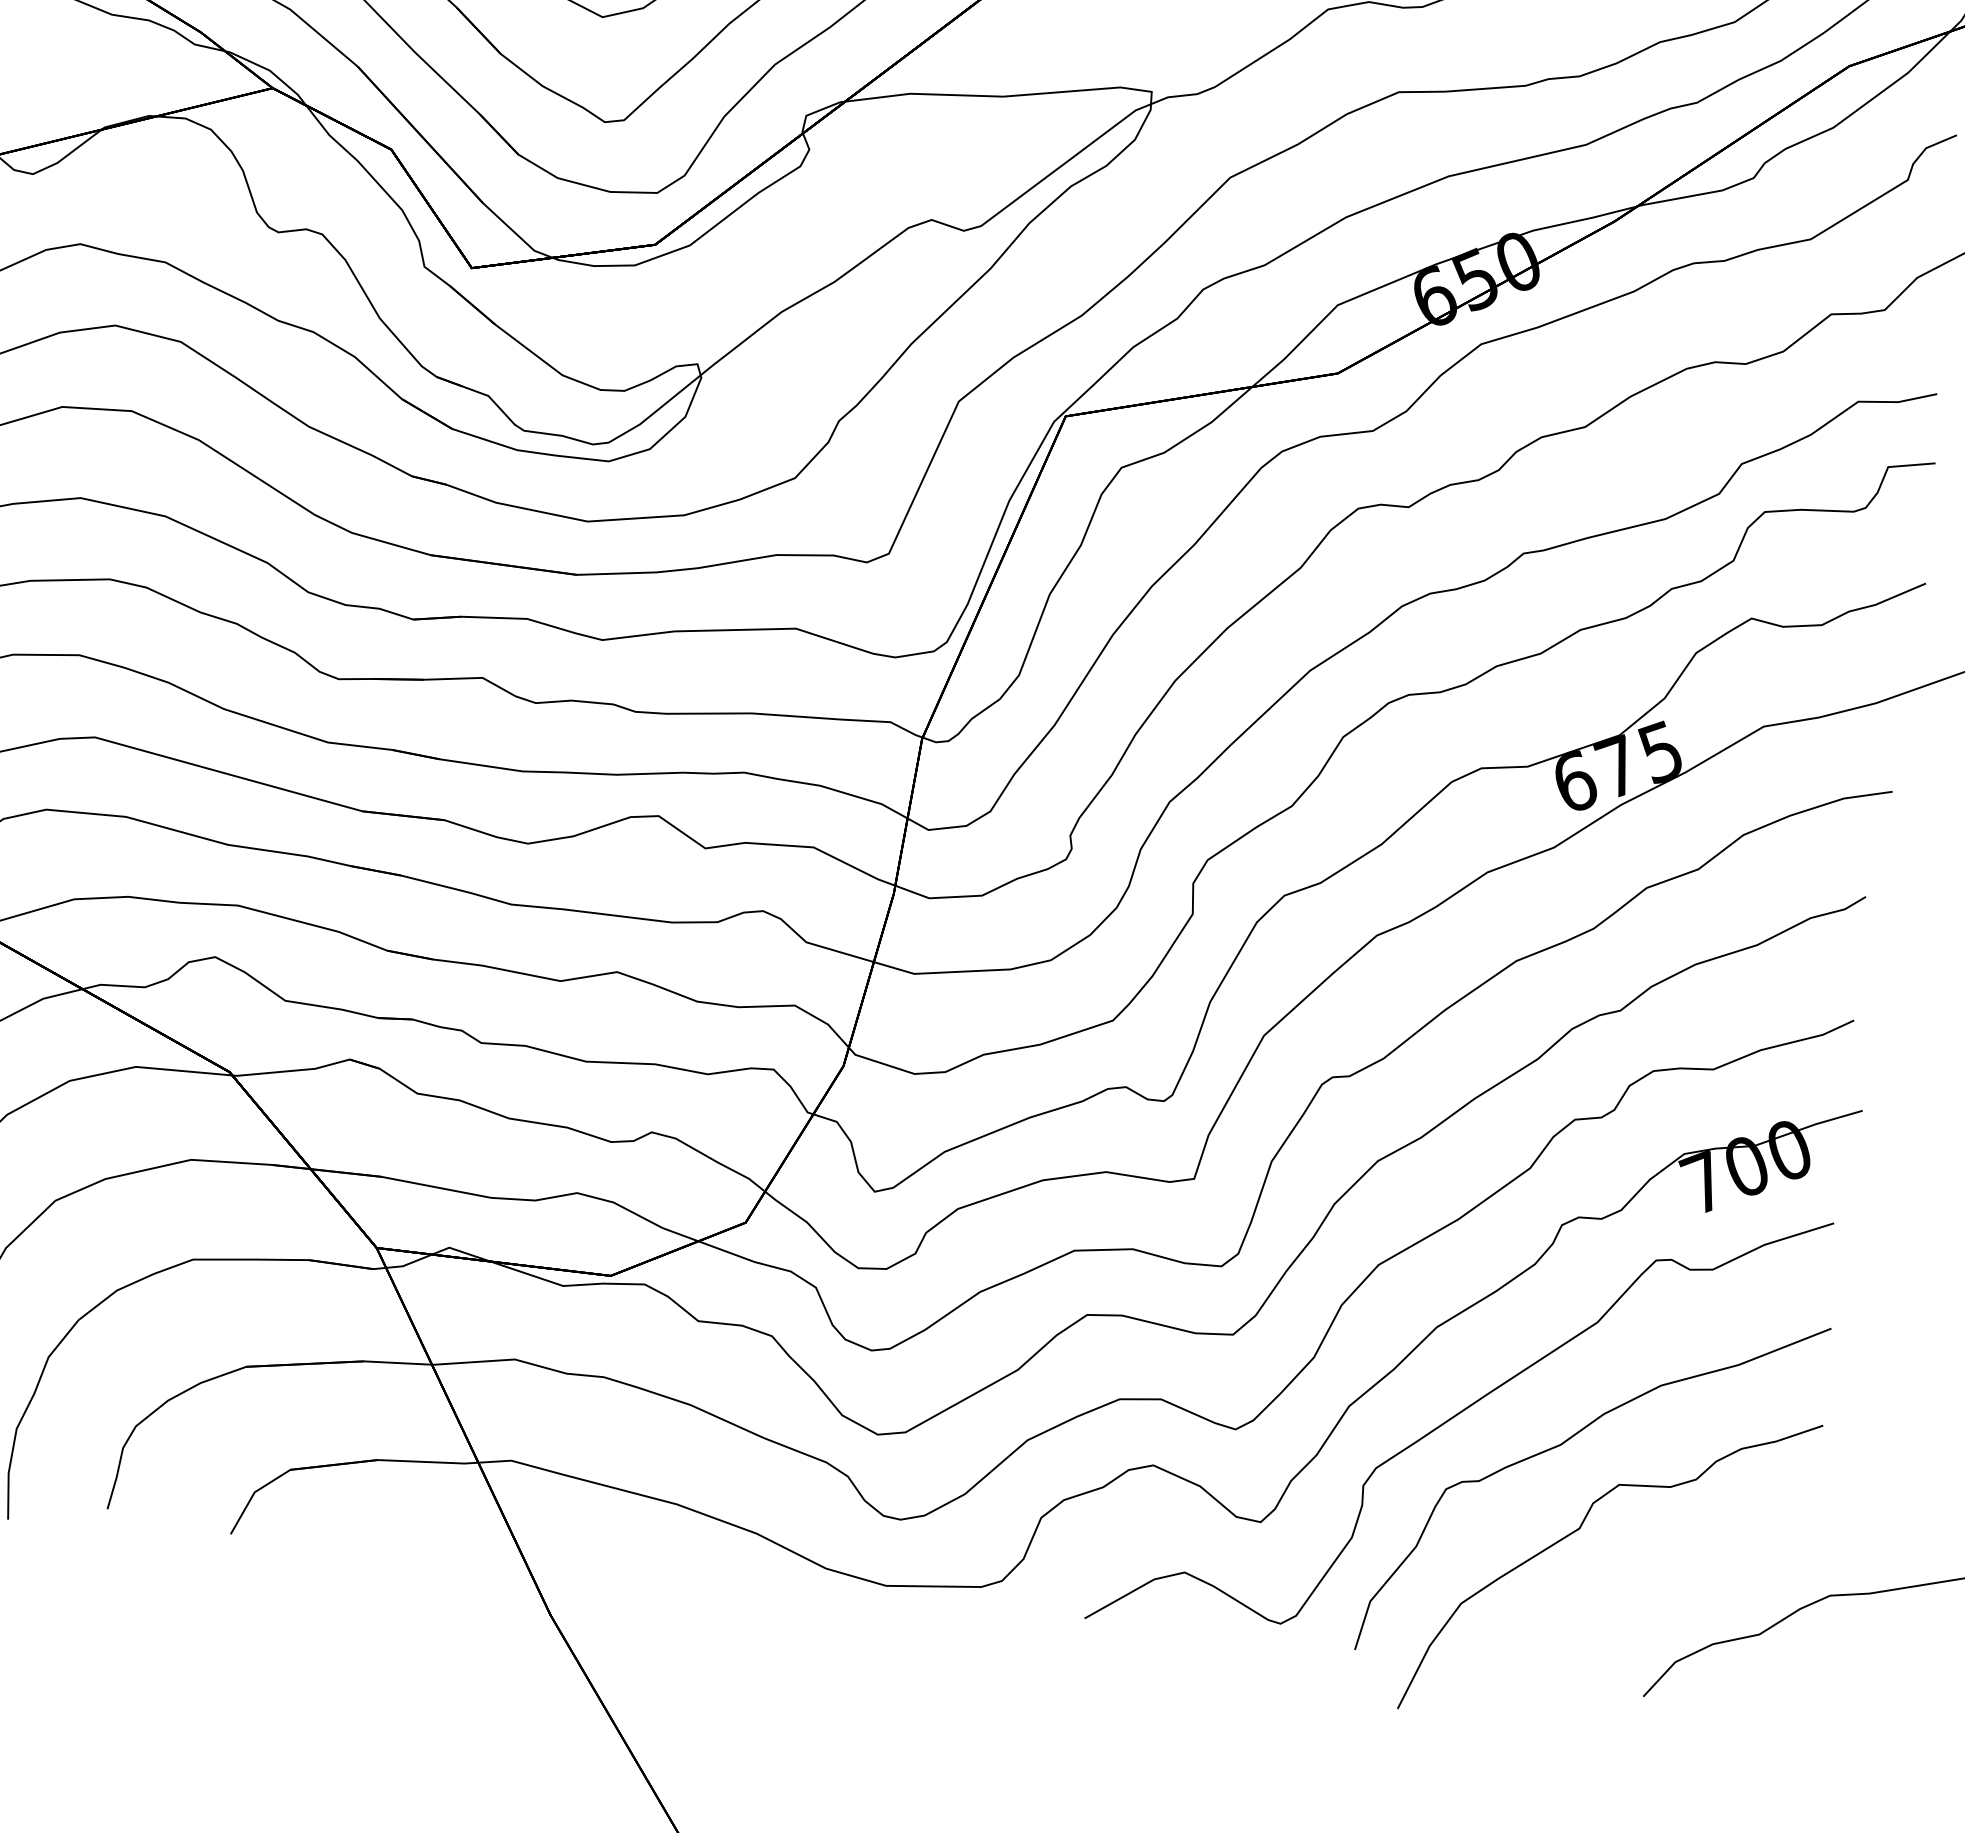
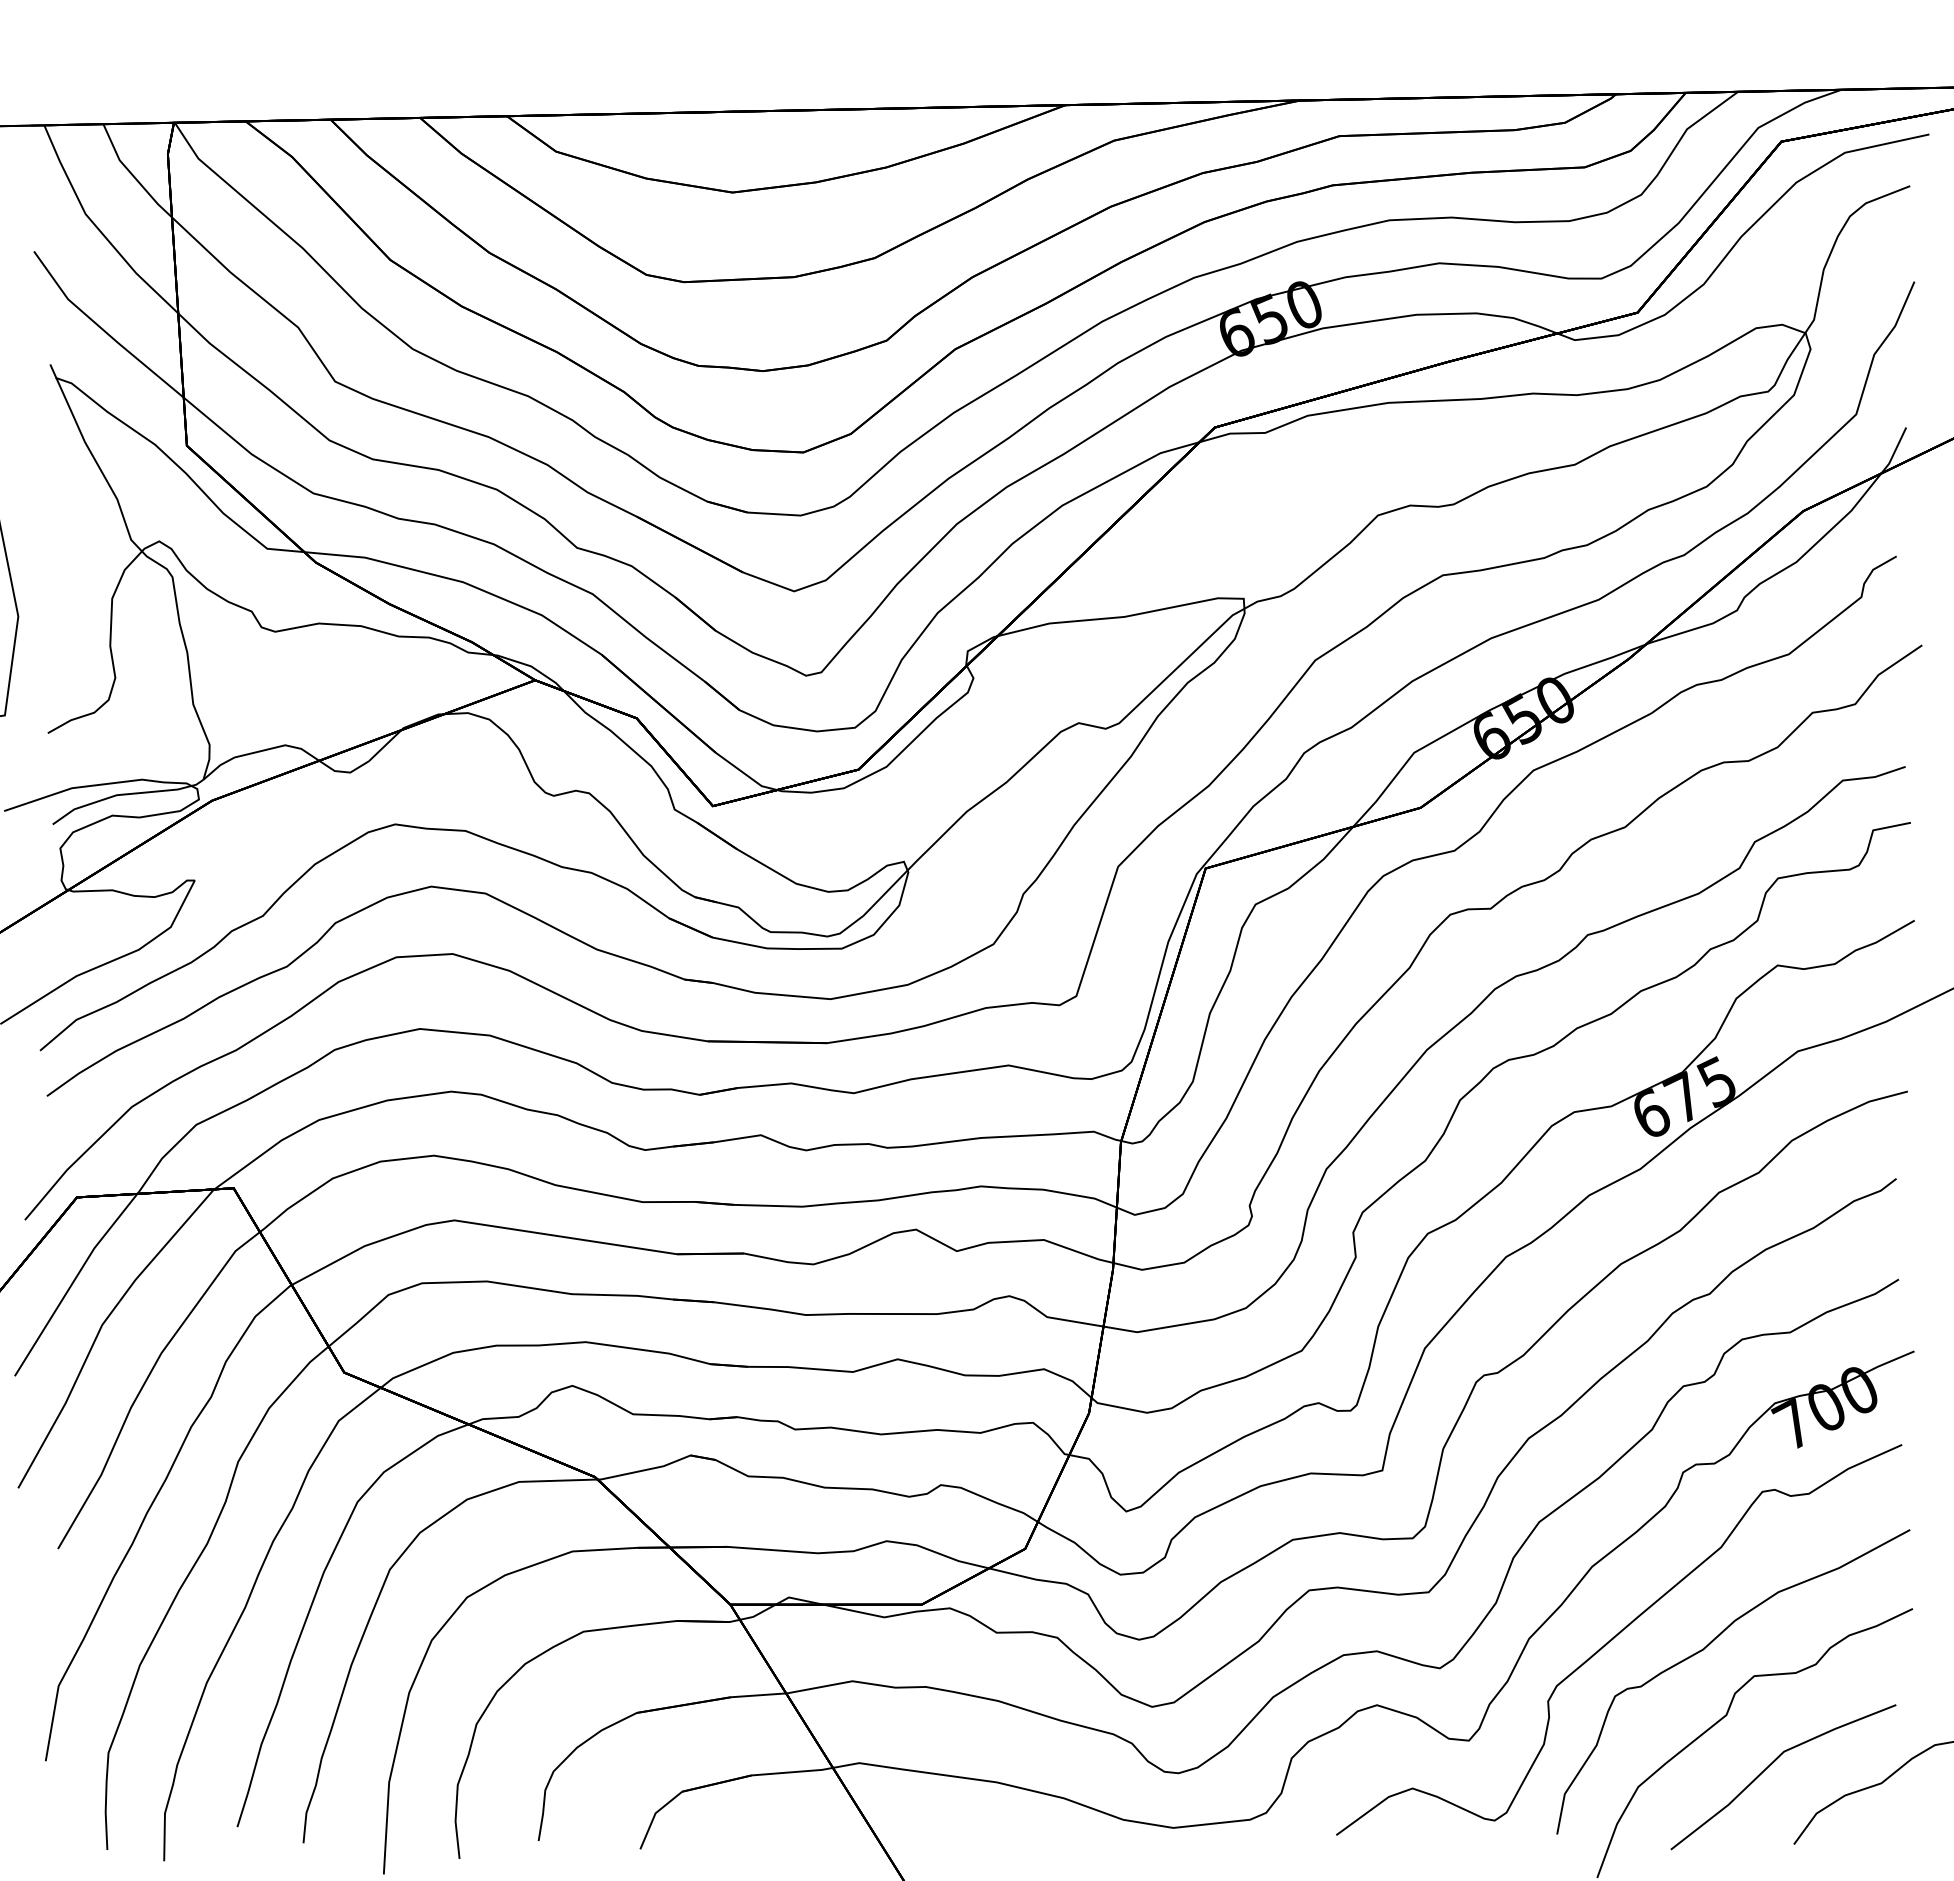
line: (1627, 1596) -> (1771, 1765), added

